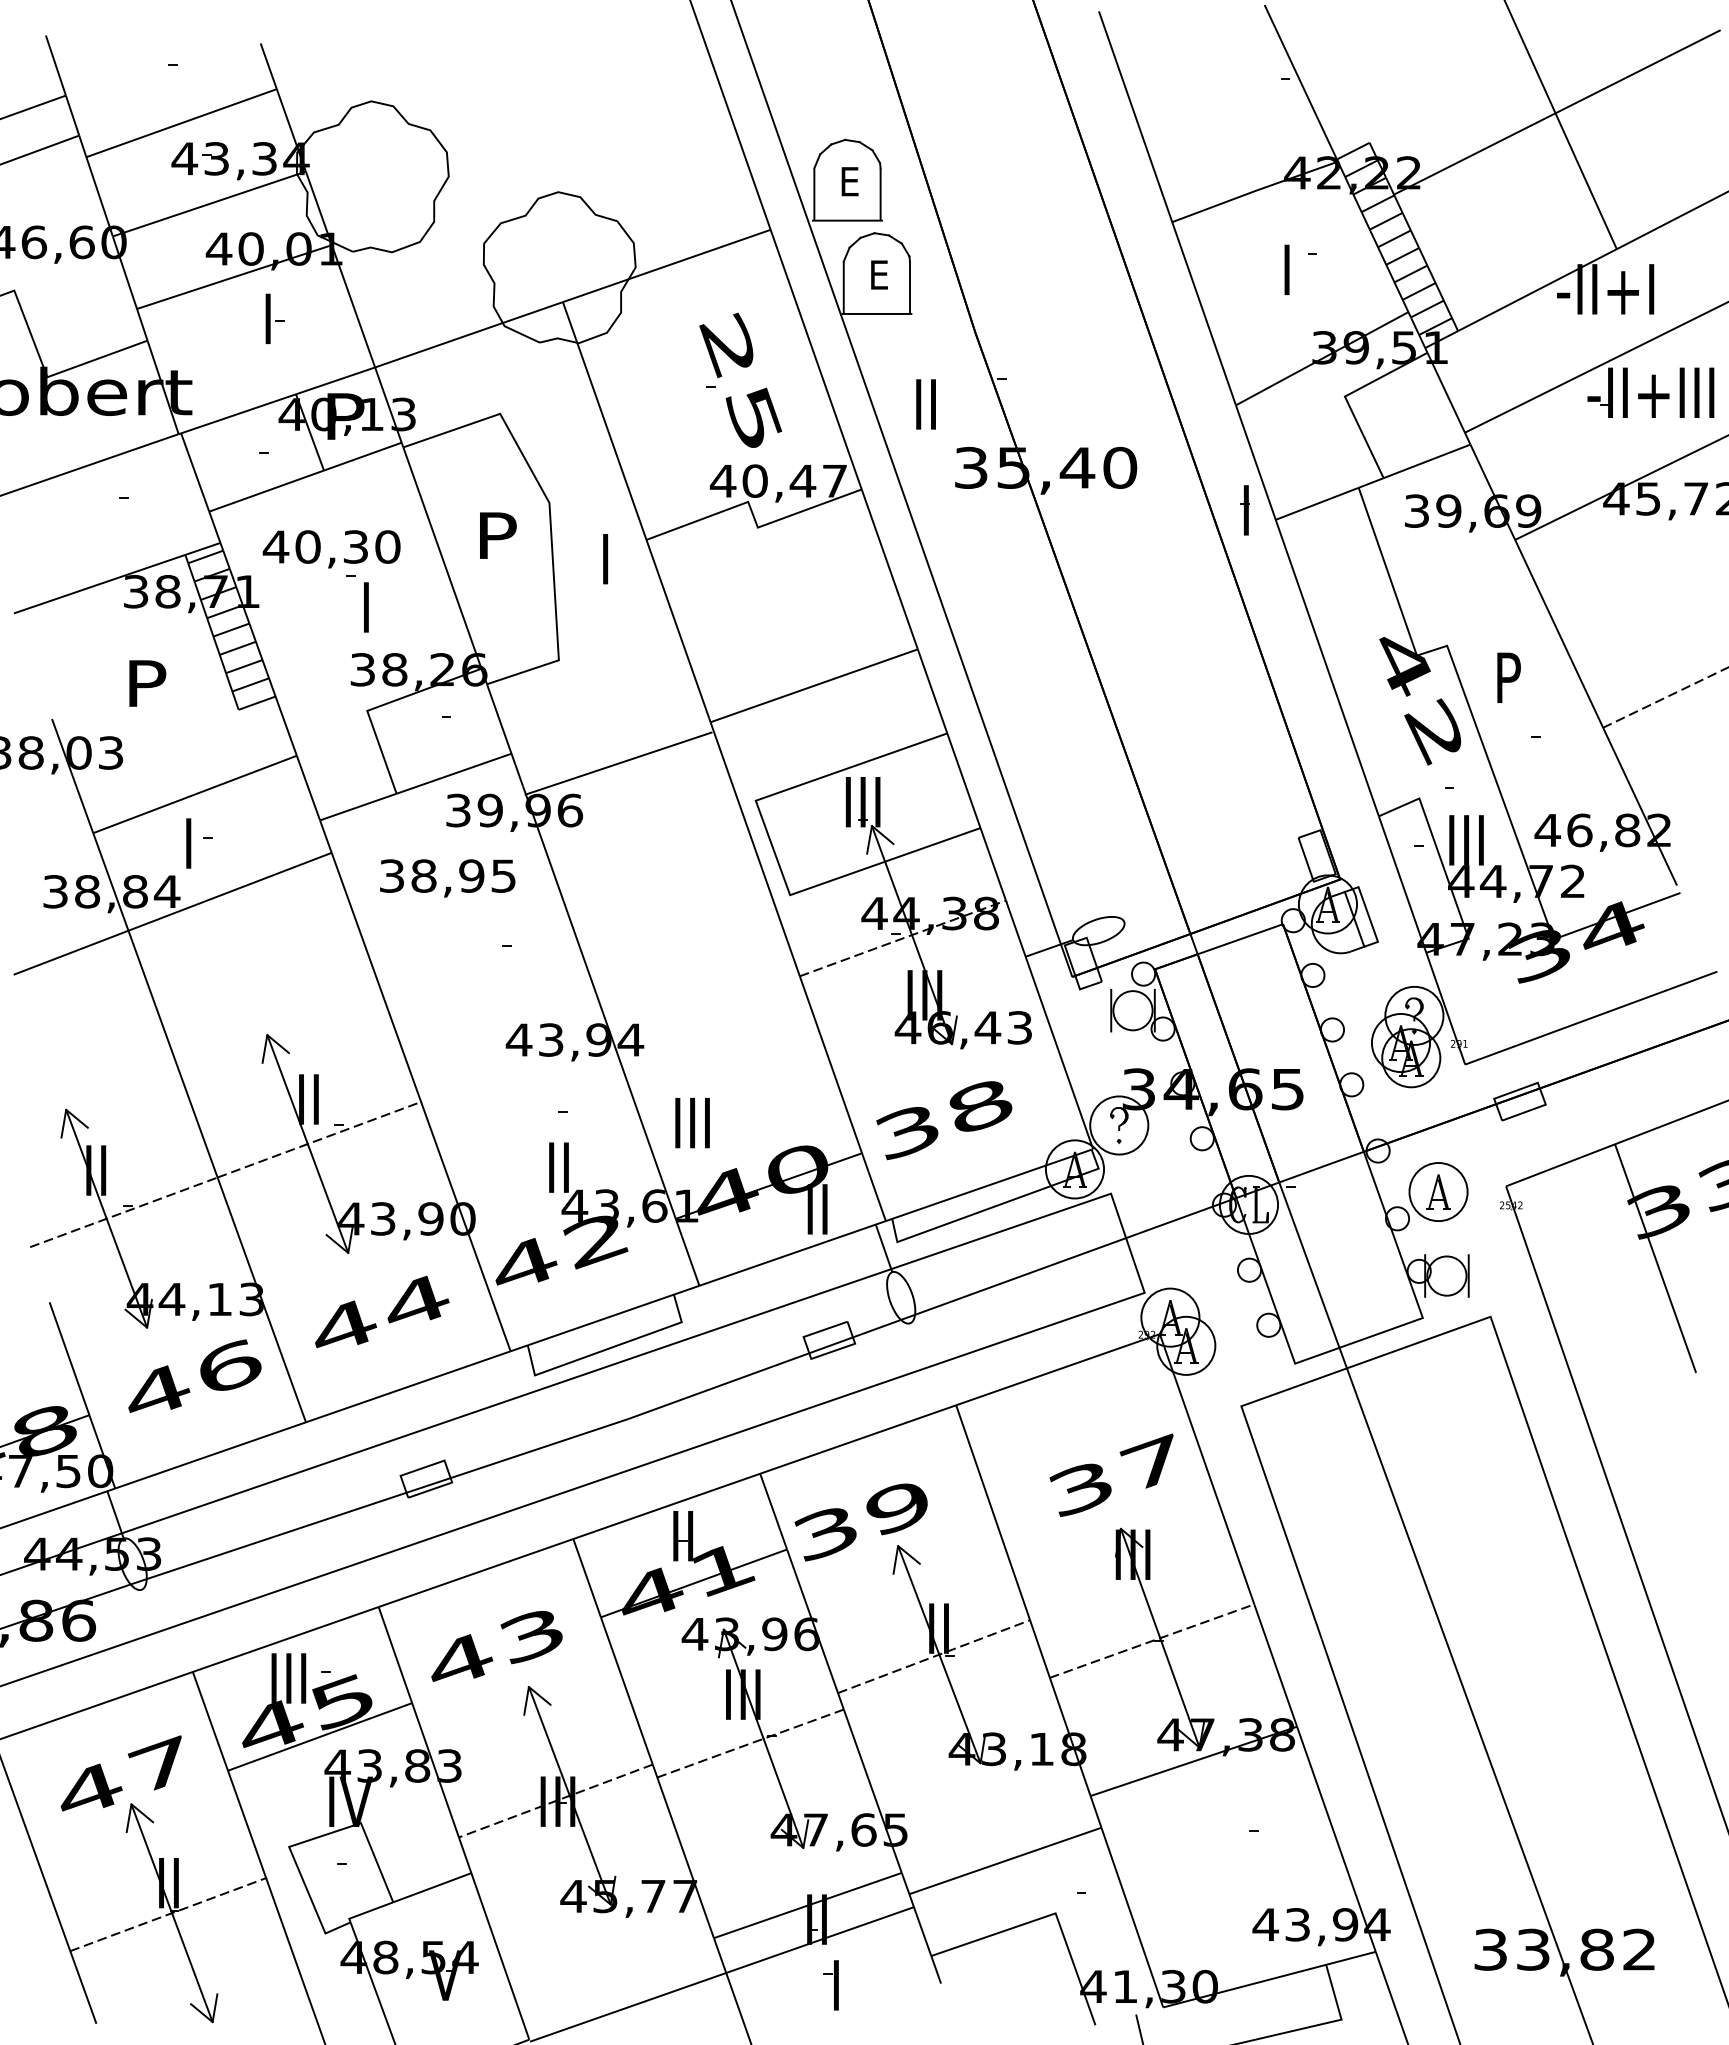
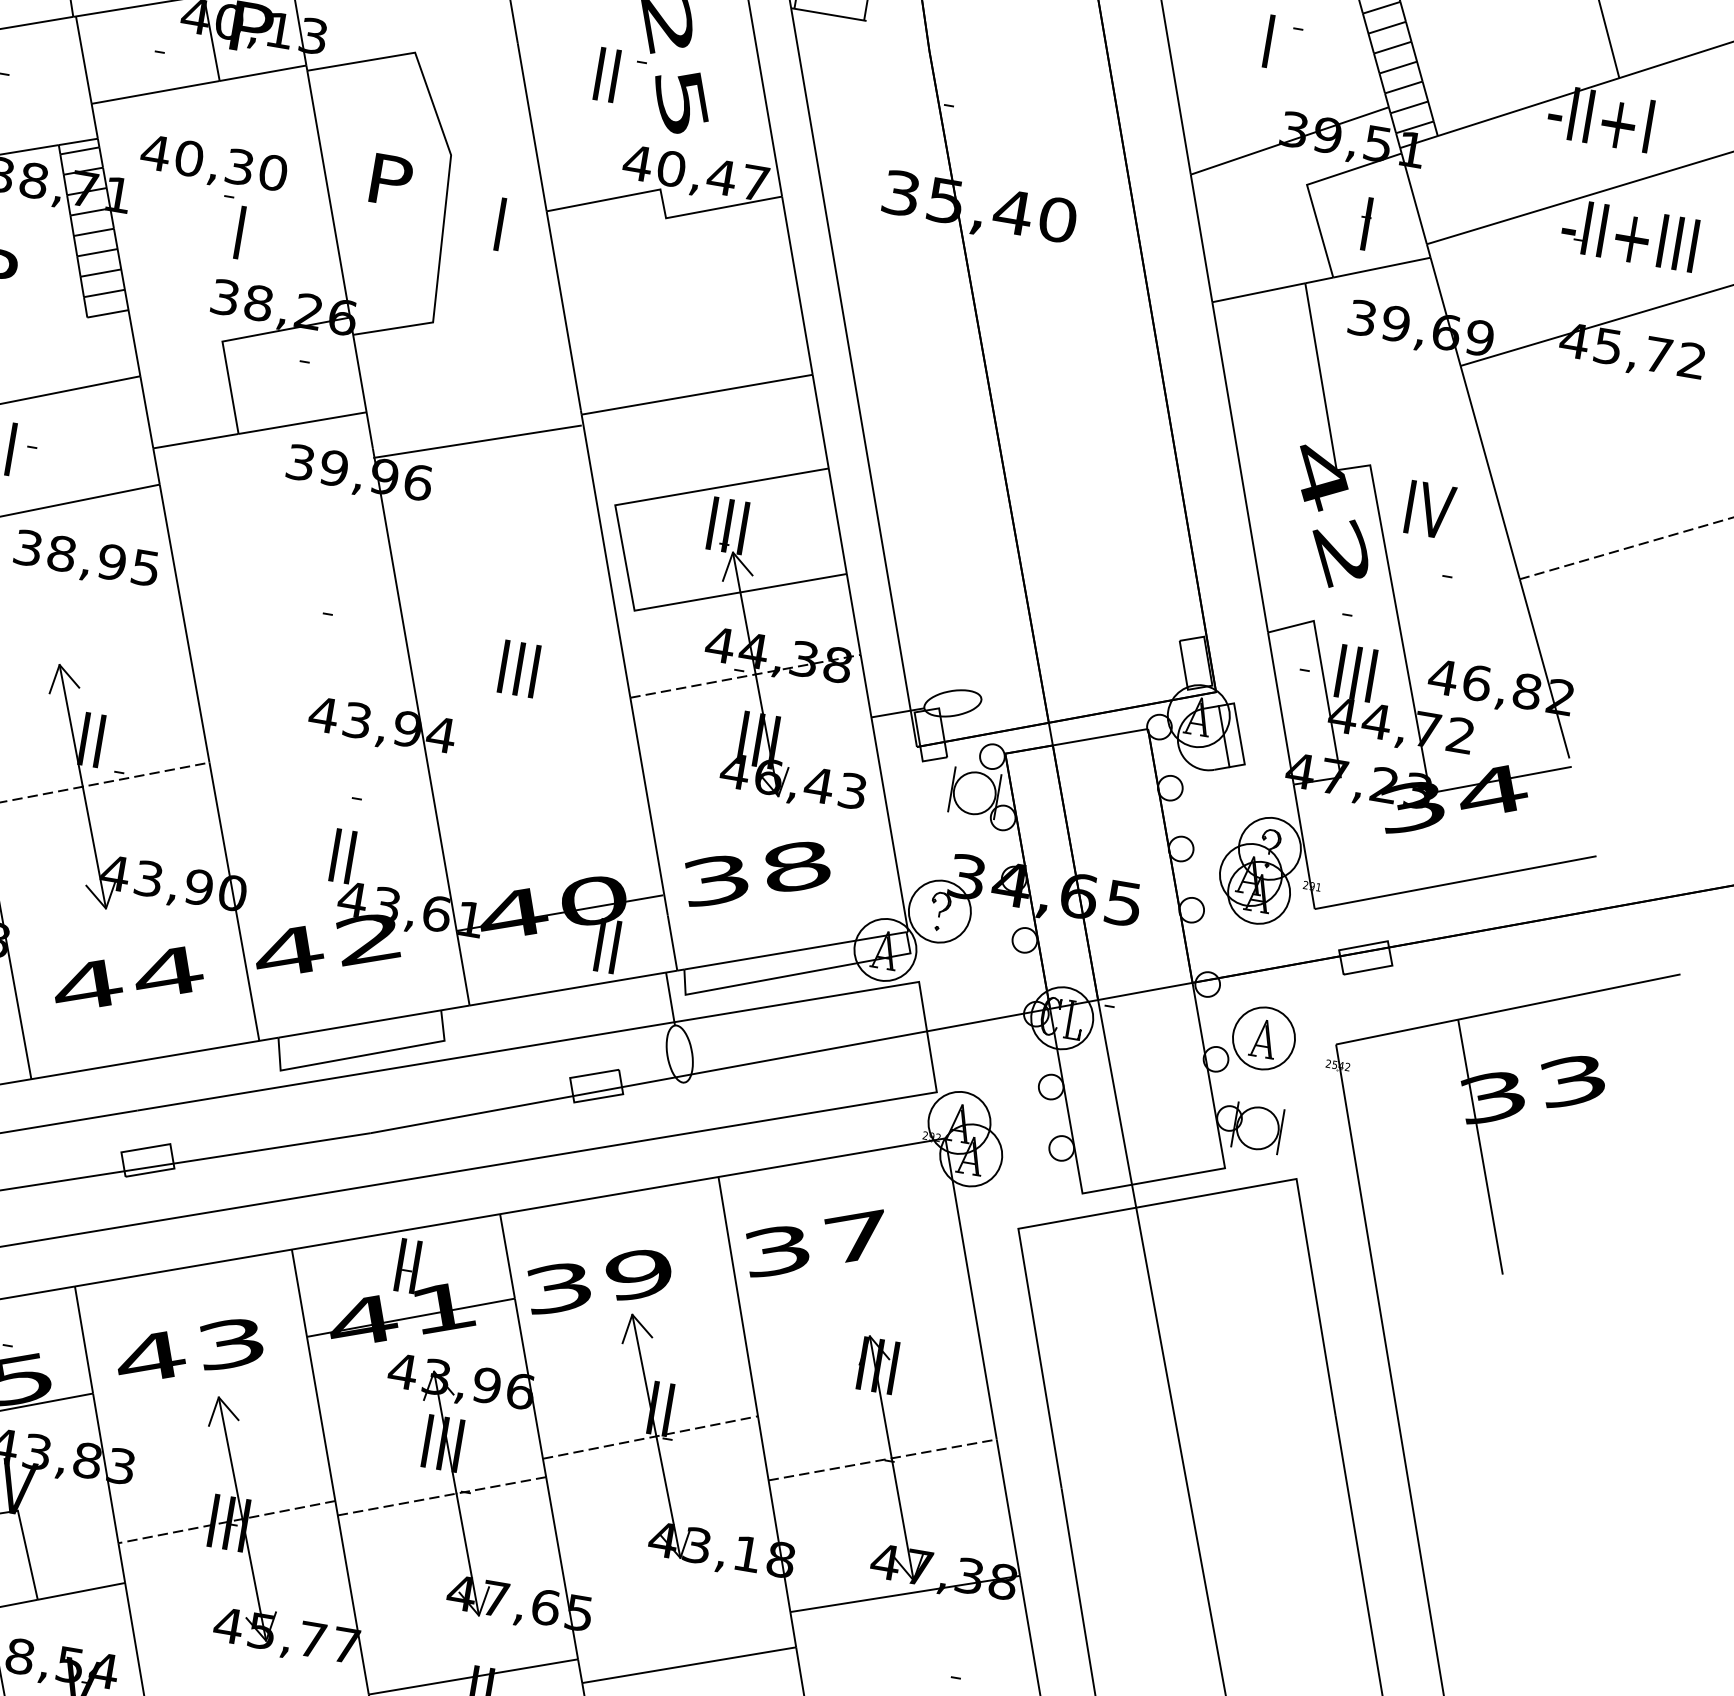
text: (925, 404) -> (606, 74), moved
part: (1244, 510) -> (1364, 223), moved
text: (1509, 677) -> (1430, 509), P -> IV
text: (447, 878) -> (86, 560), moved
text: (692, 1123) -> (518, 669), moved
text: (1111, 1474) -> (811, 1241), moved

